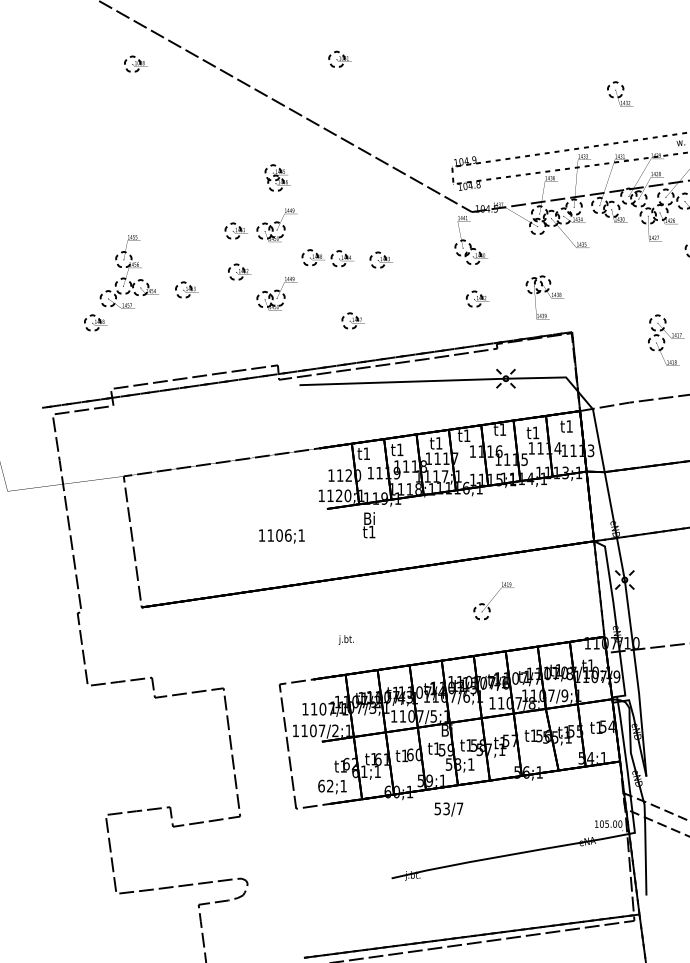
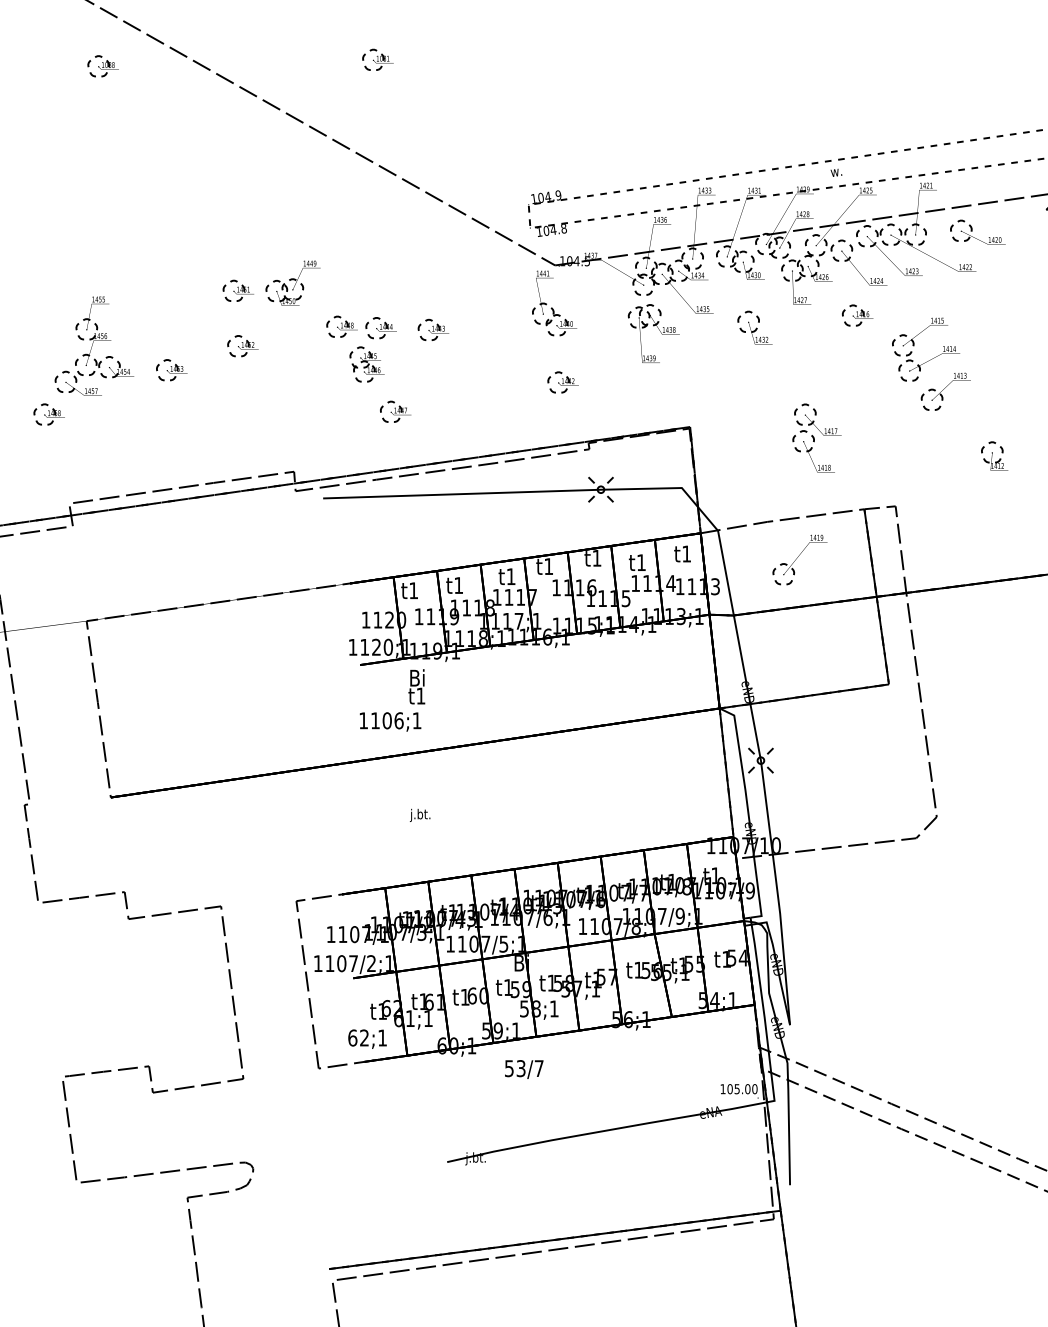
part: (620, 93) -> (754, 327), moved
part: (277, 177) -> (366, 364), moved
part: (276, 293) -> (292, 374), removed
part: (548, 294) -> (658, 329), moved
text: (281, 536) -> (390, 721), moved
part: (493, 600) -> (799, 559), moved
text: (346, 639) -> (420, 814), moved

